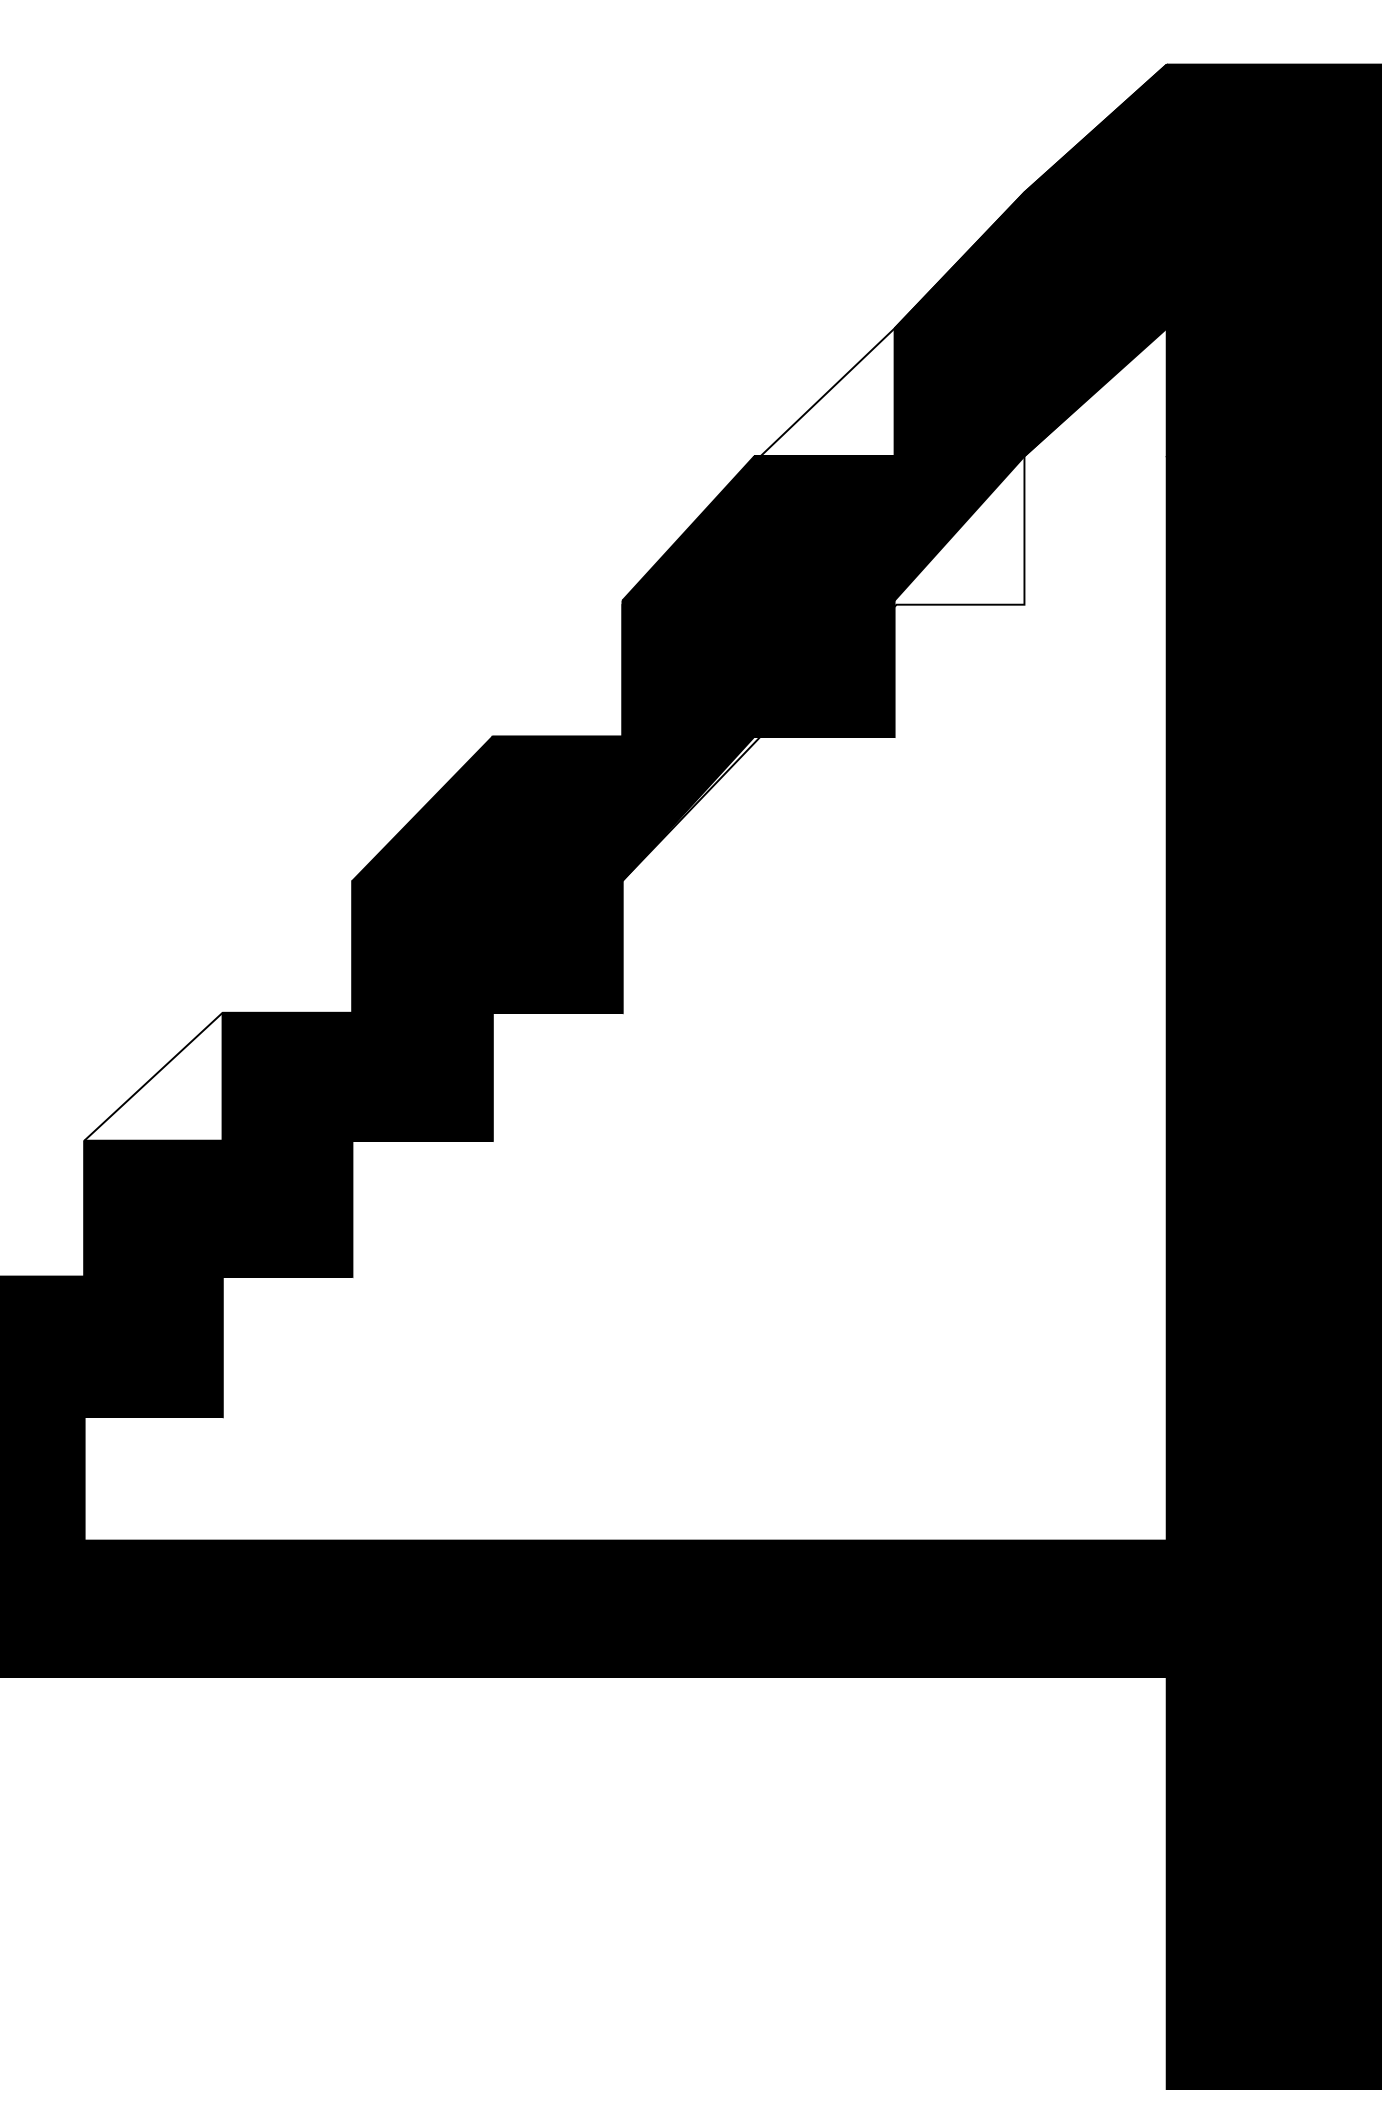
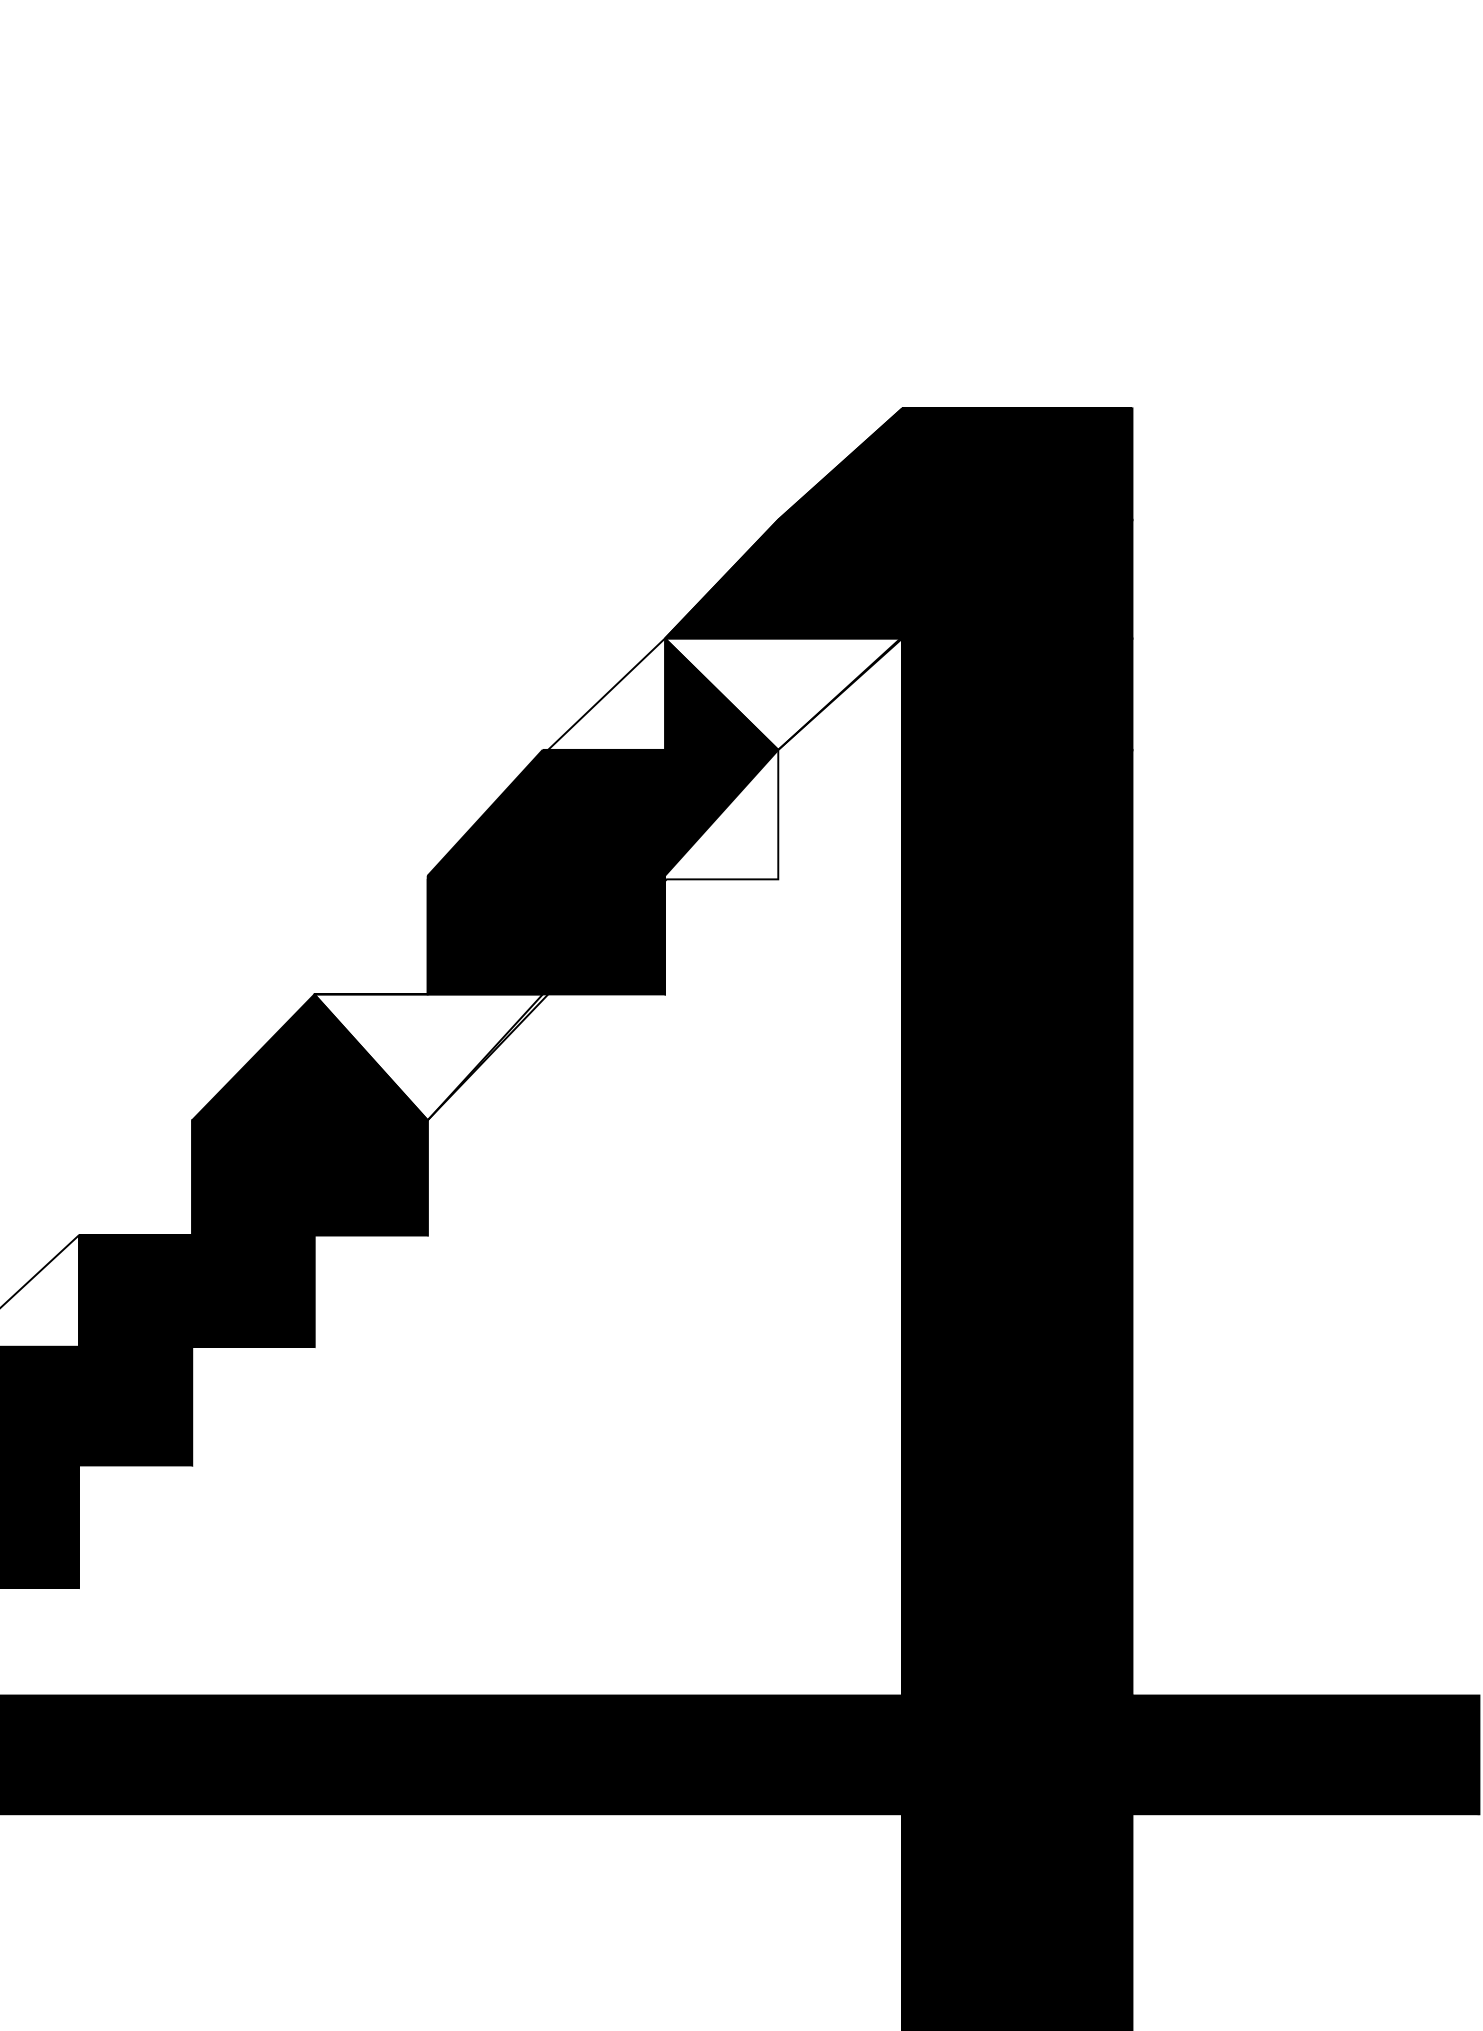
fill: (1030, 391) -> (783, 693), removed
fill: (623, 808) -> (428, 1057), removed

